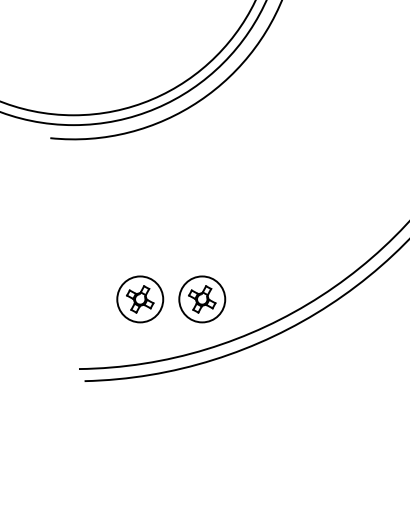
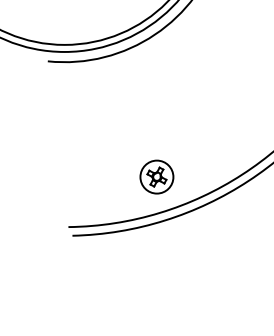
part: (140, 299) -> (112, 177), removed

